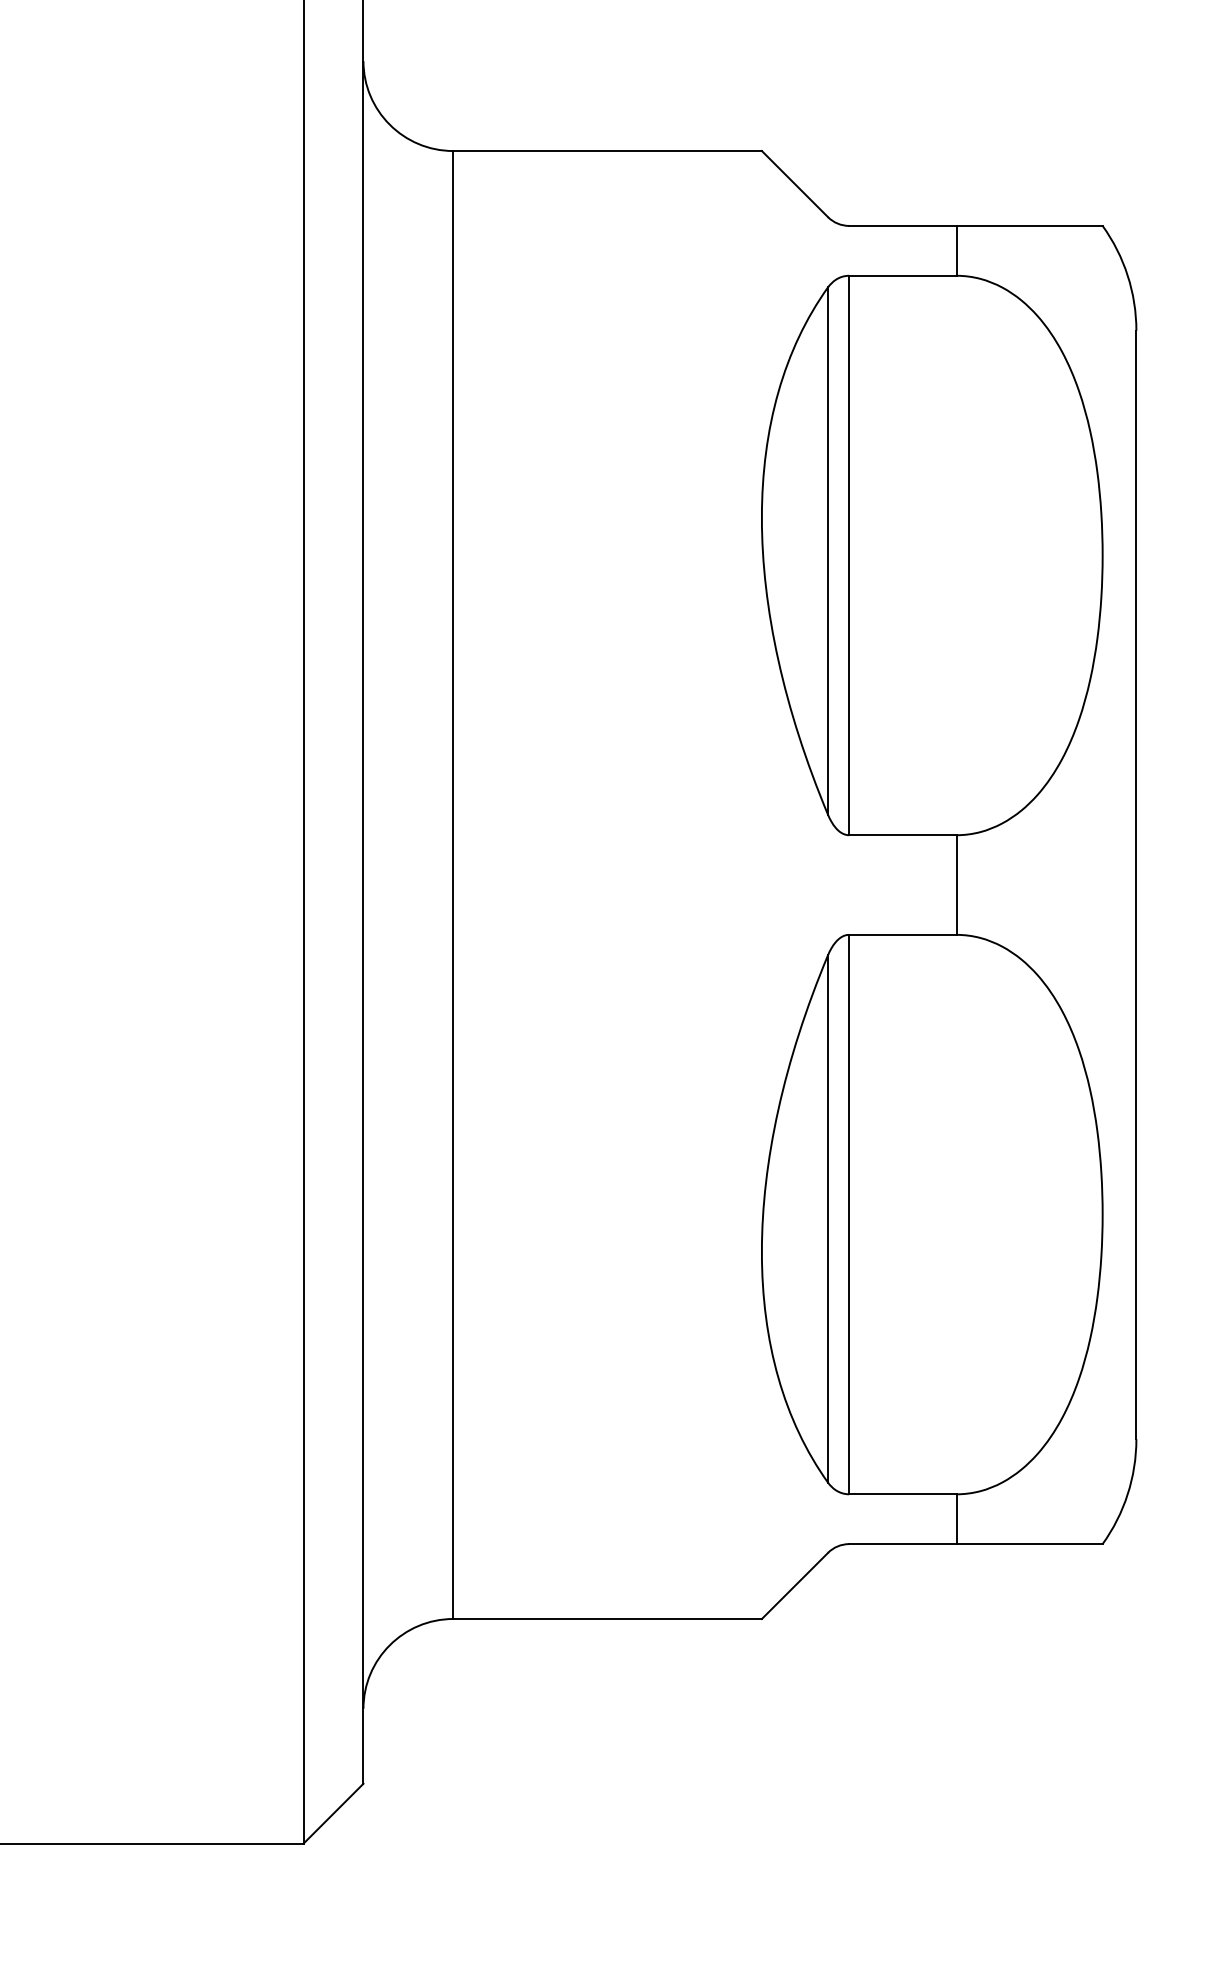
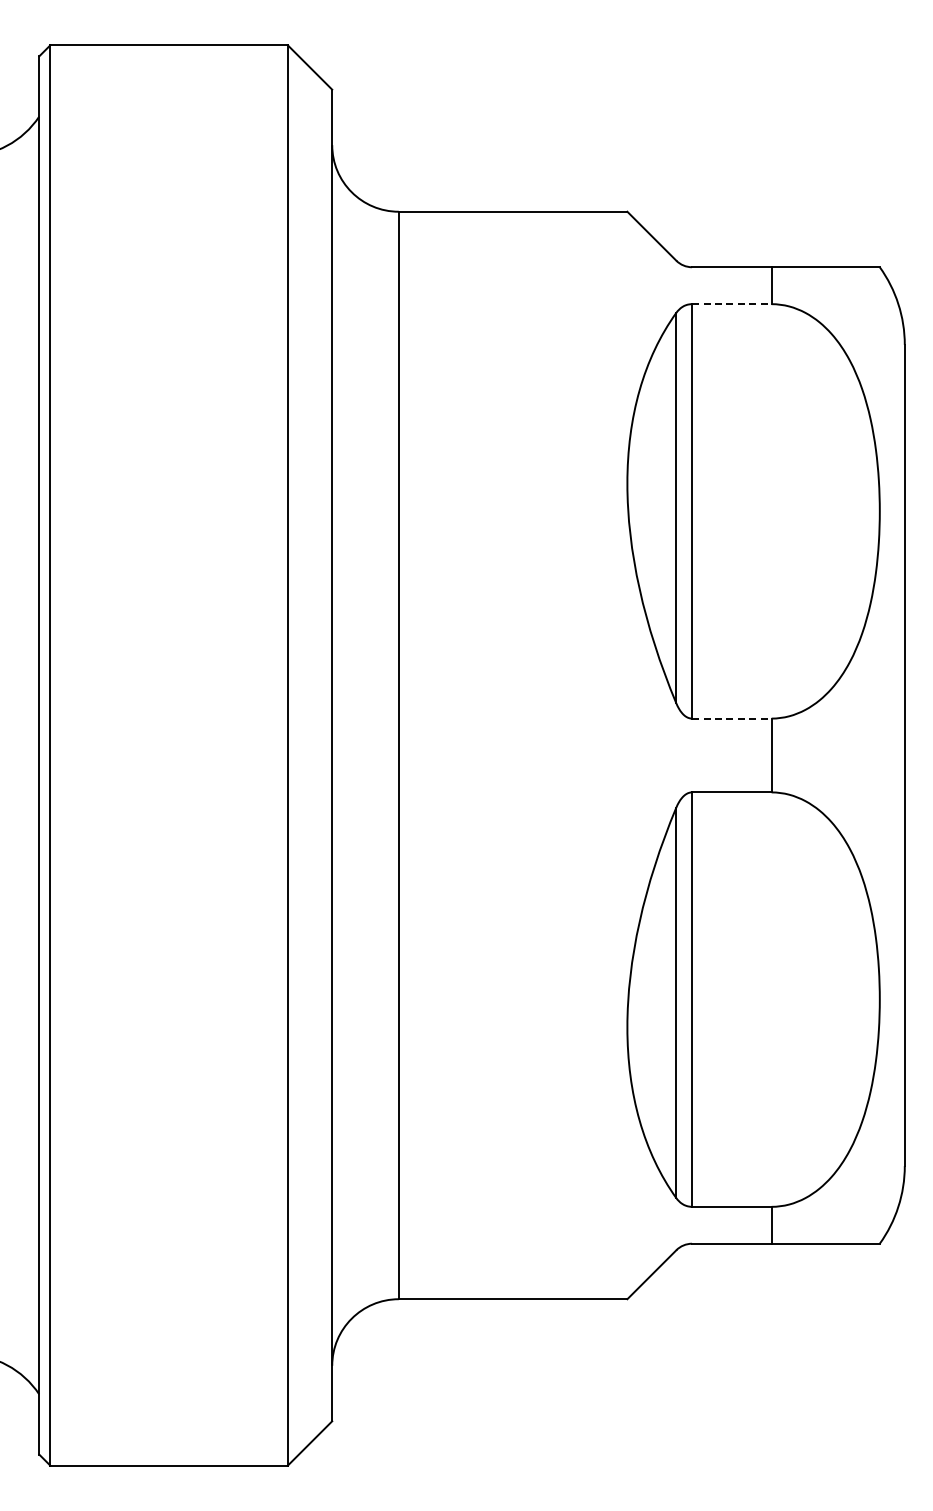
line: (902, 276) -> (731, 304), solid -> dashed
line: (902, 835) -> (731, 718), solid -> dashed

